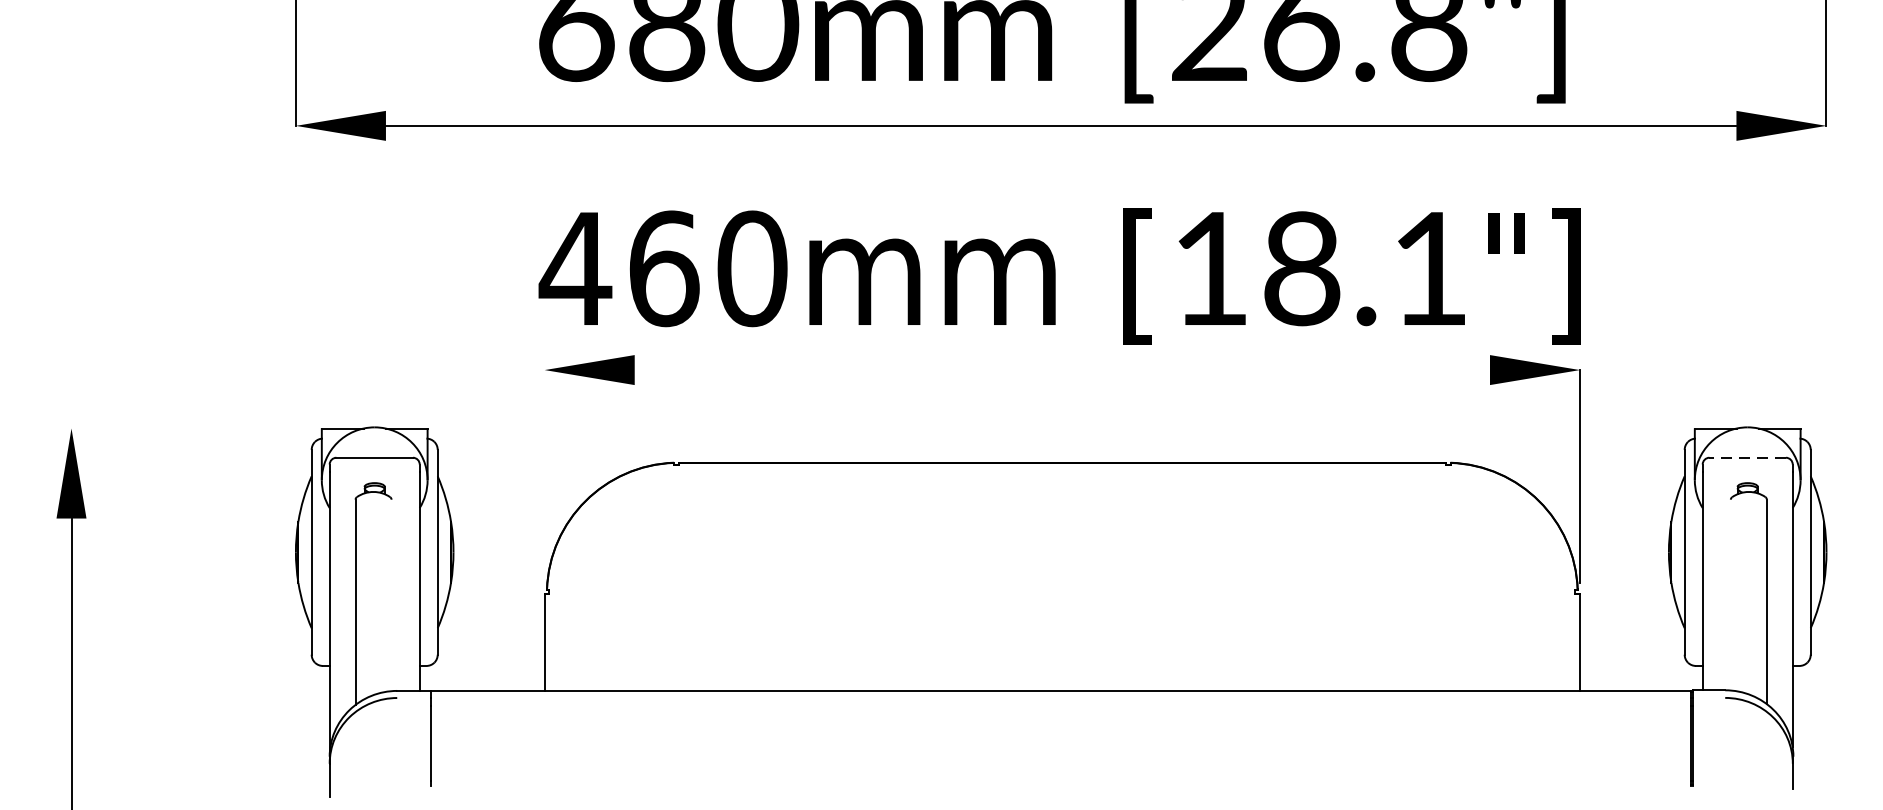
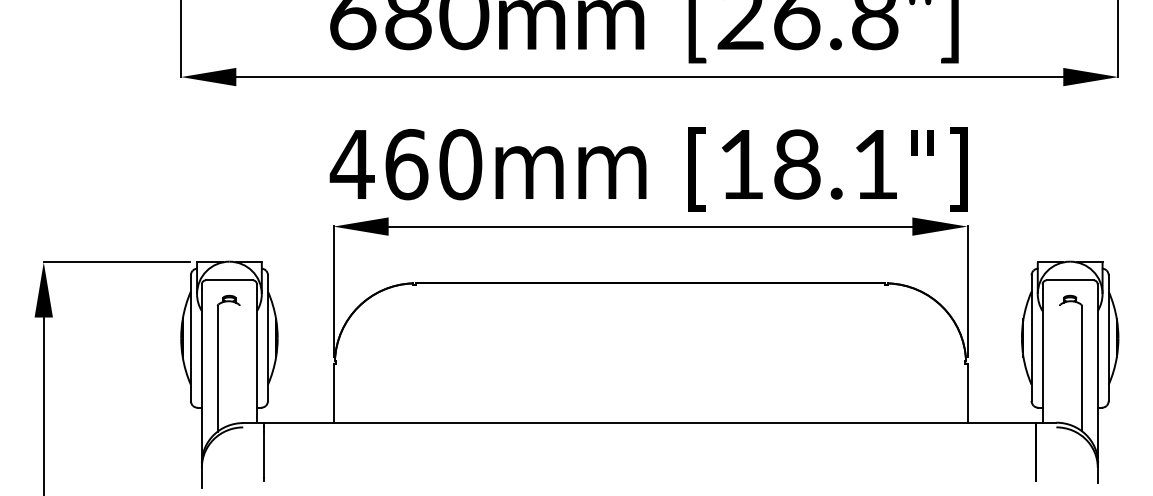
line: (1062, 369) -> (650, 226), added
line: (190, 428) -> (116, 262), added
line: (1746, 458) -> (1069, 280), dashed -> solid
line: (544, 476) -> (333, 291), added

